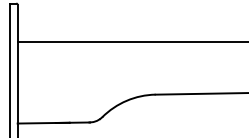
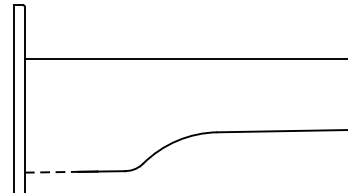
line: (37, 123) -> (52, 172), solid -> dashed

